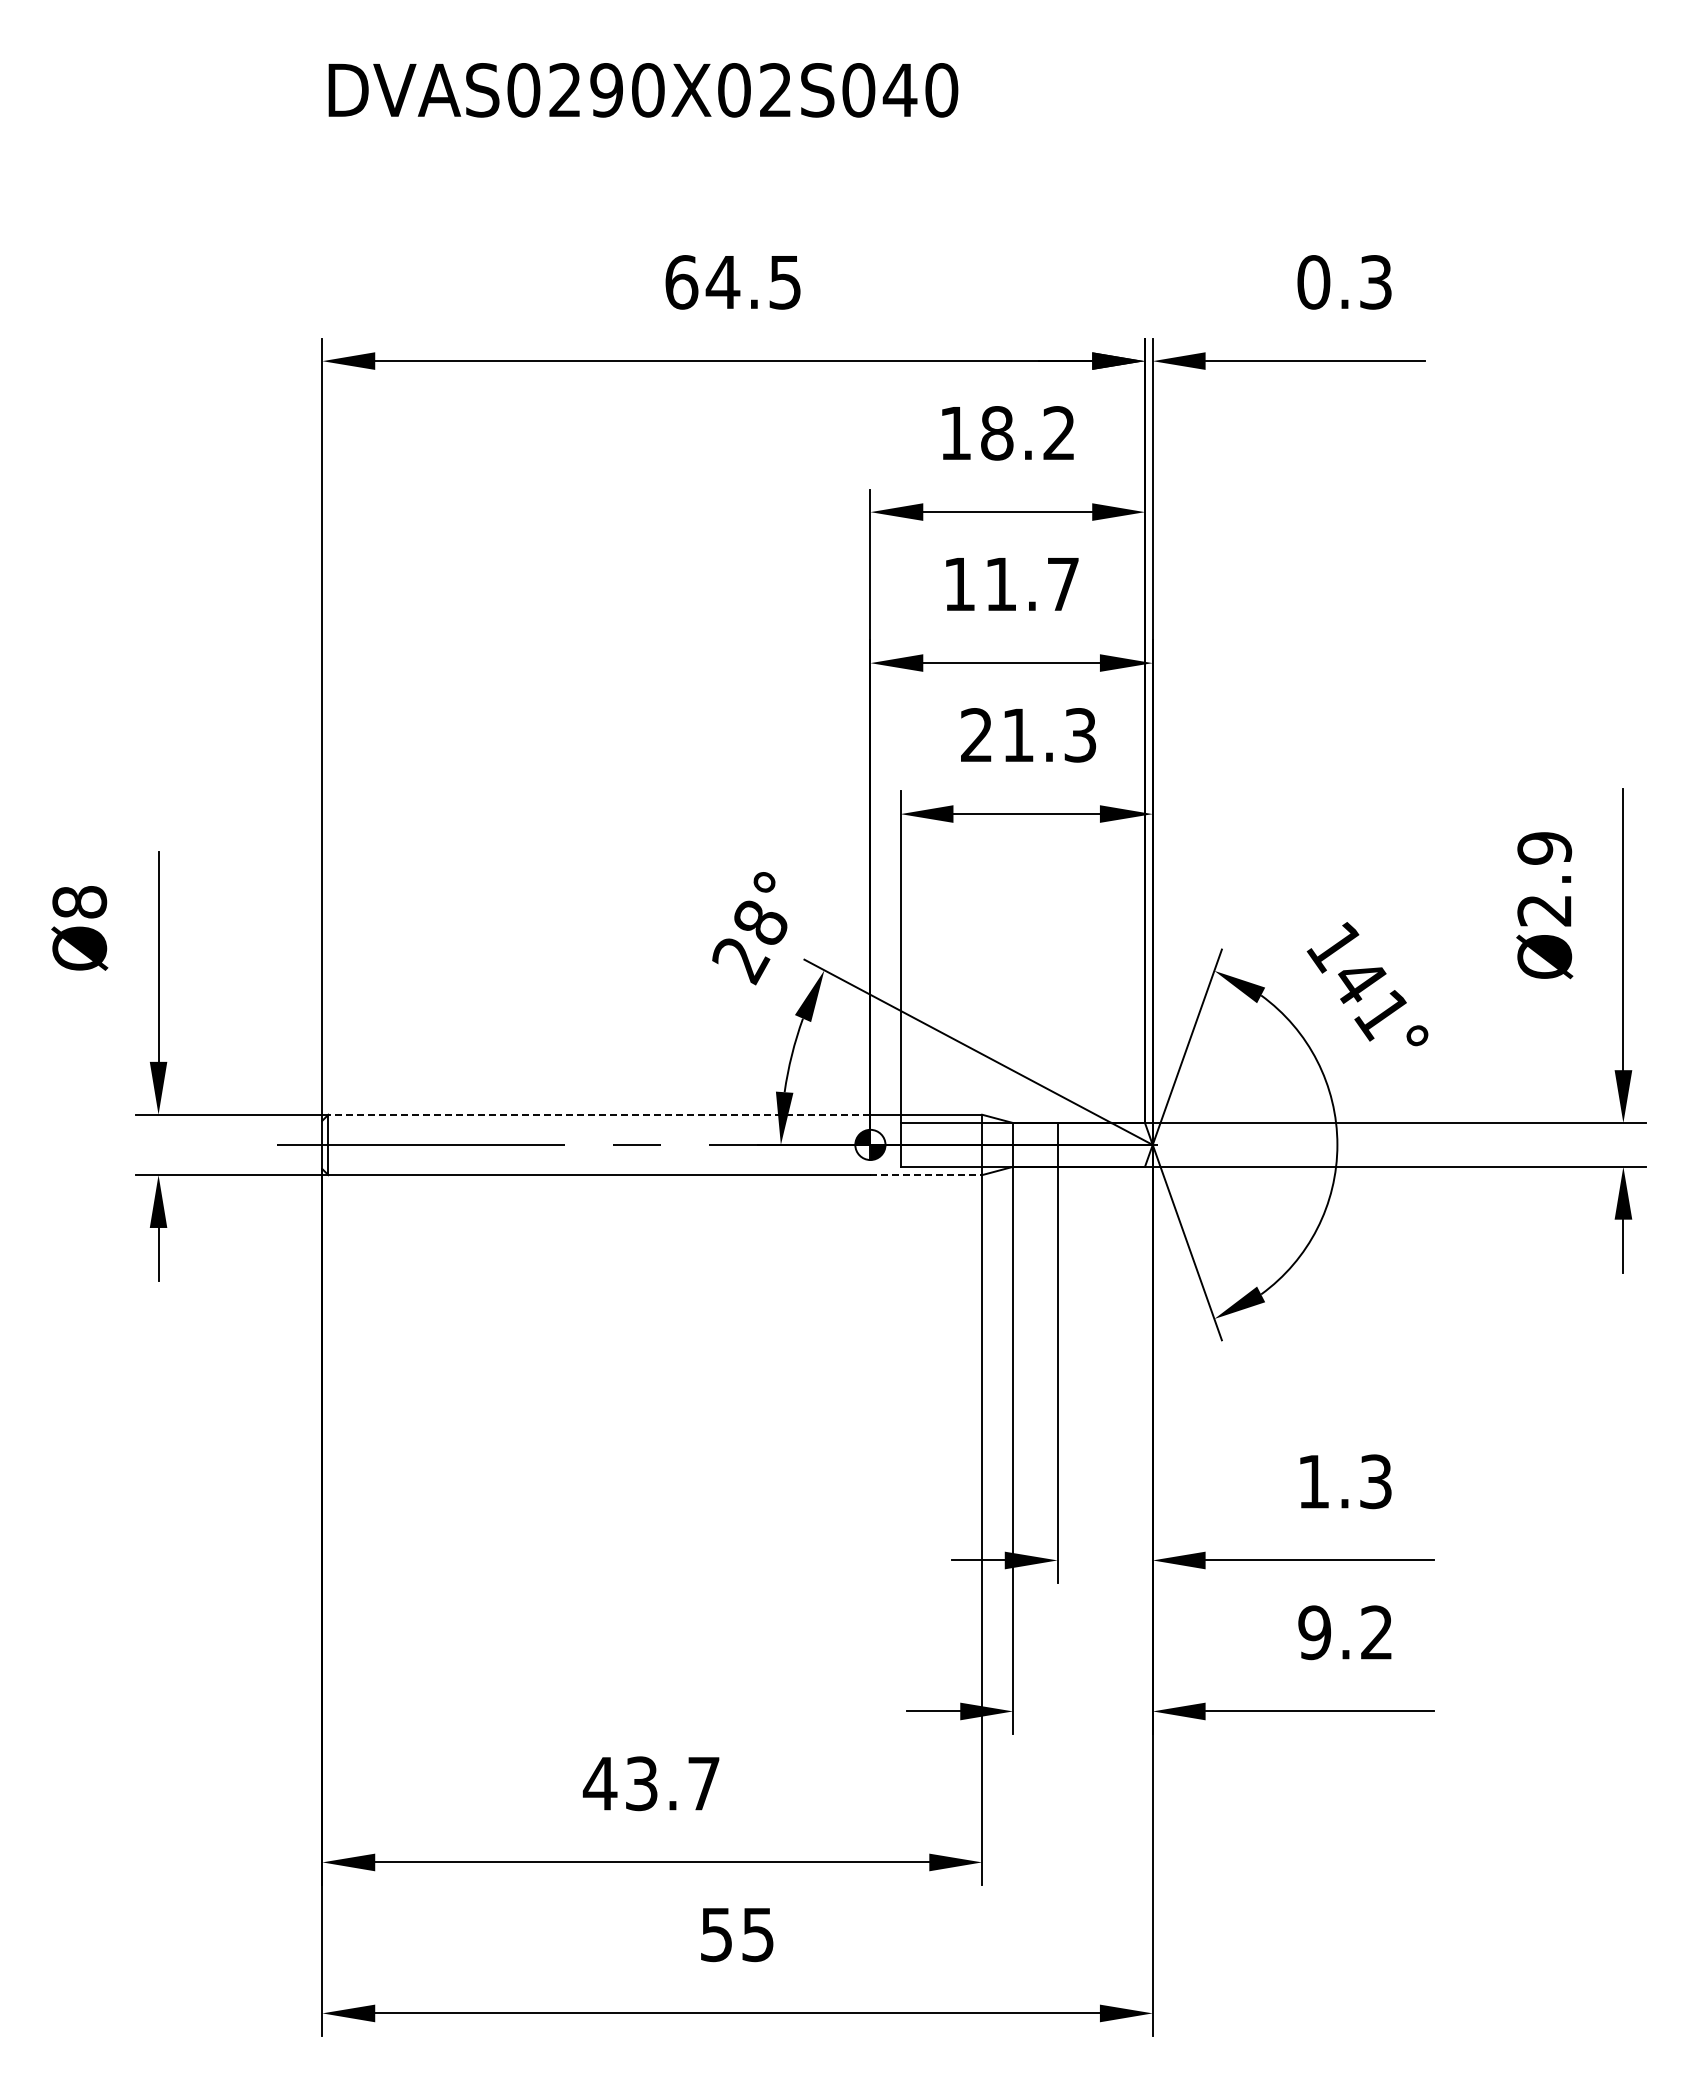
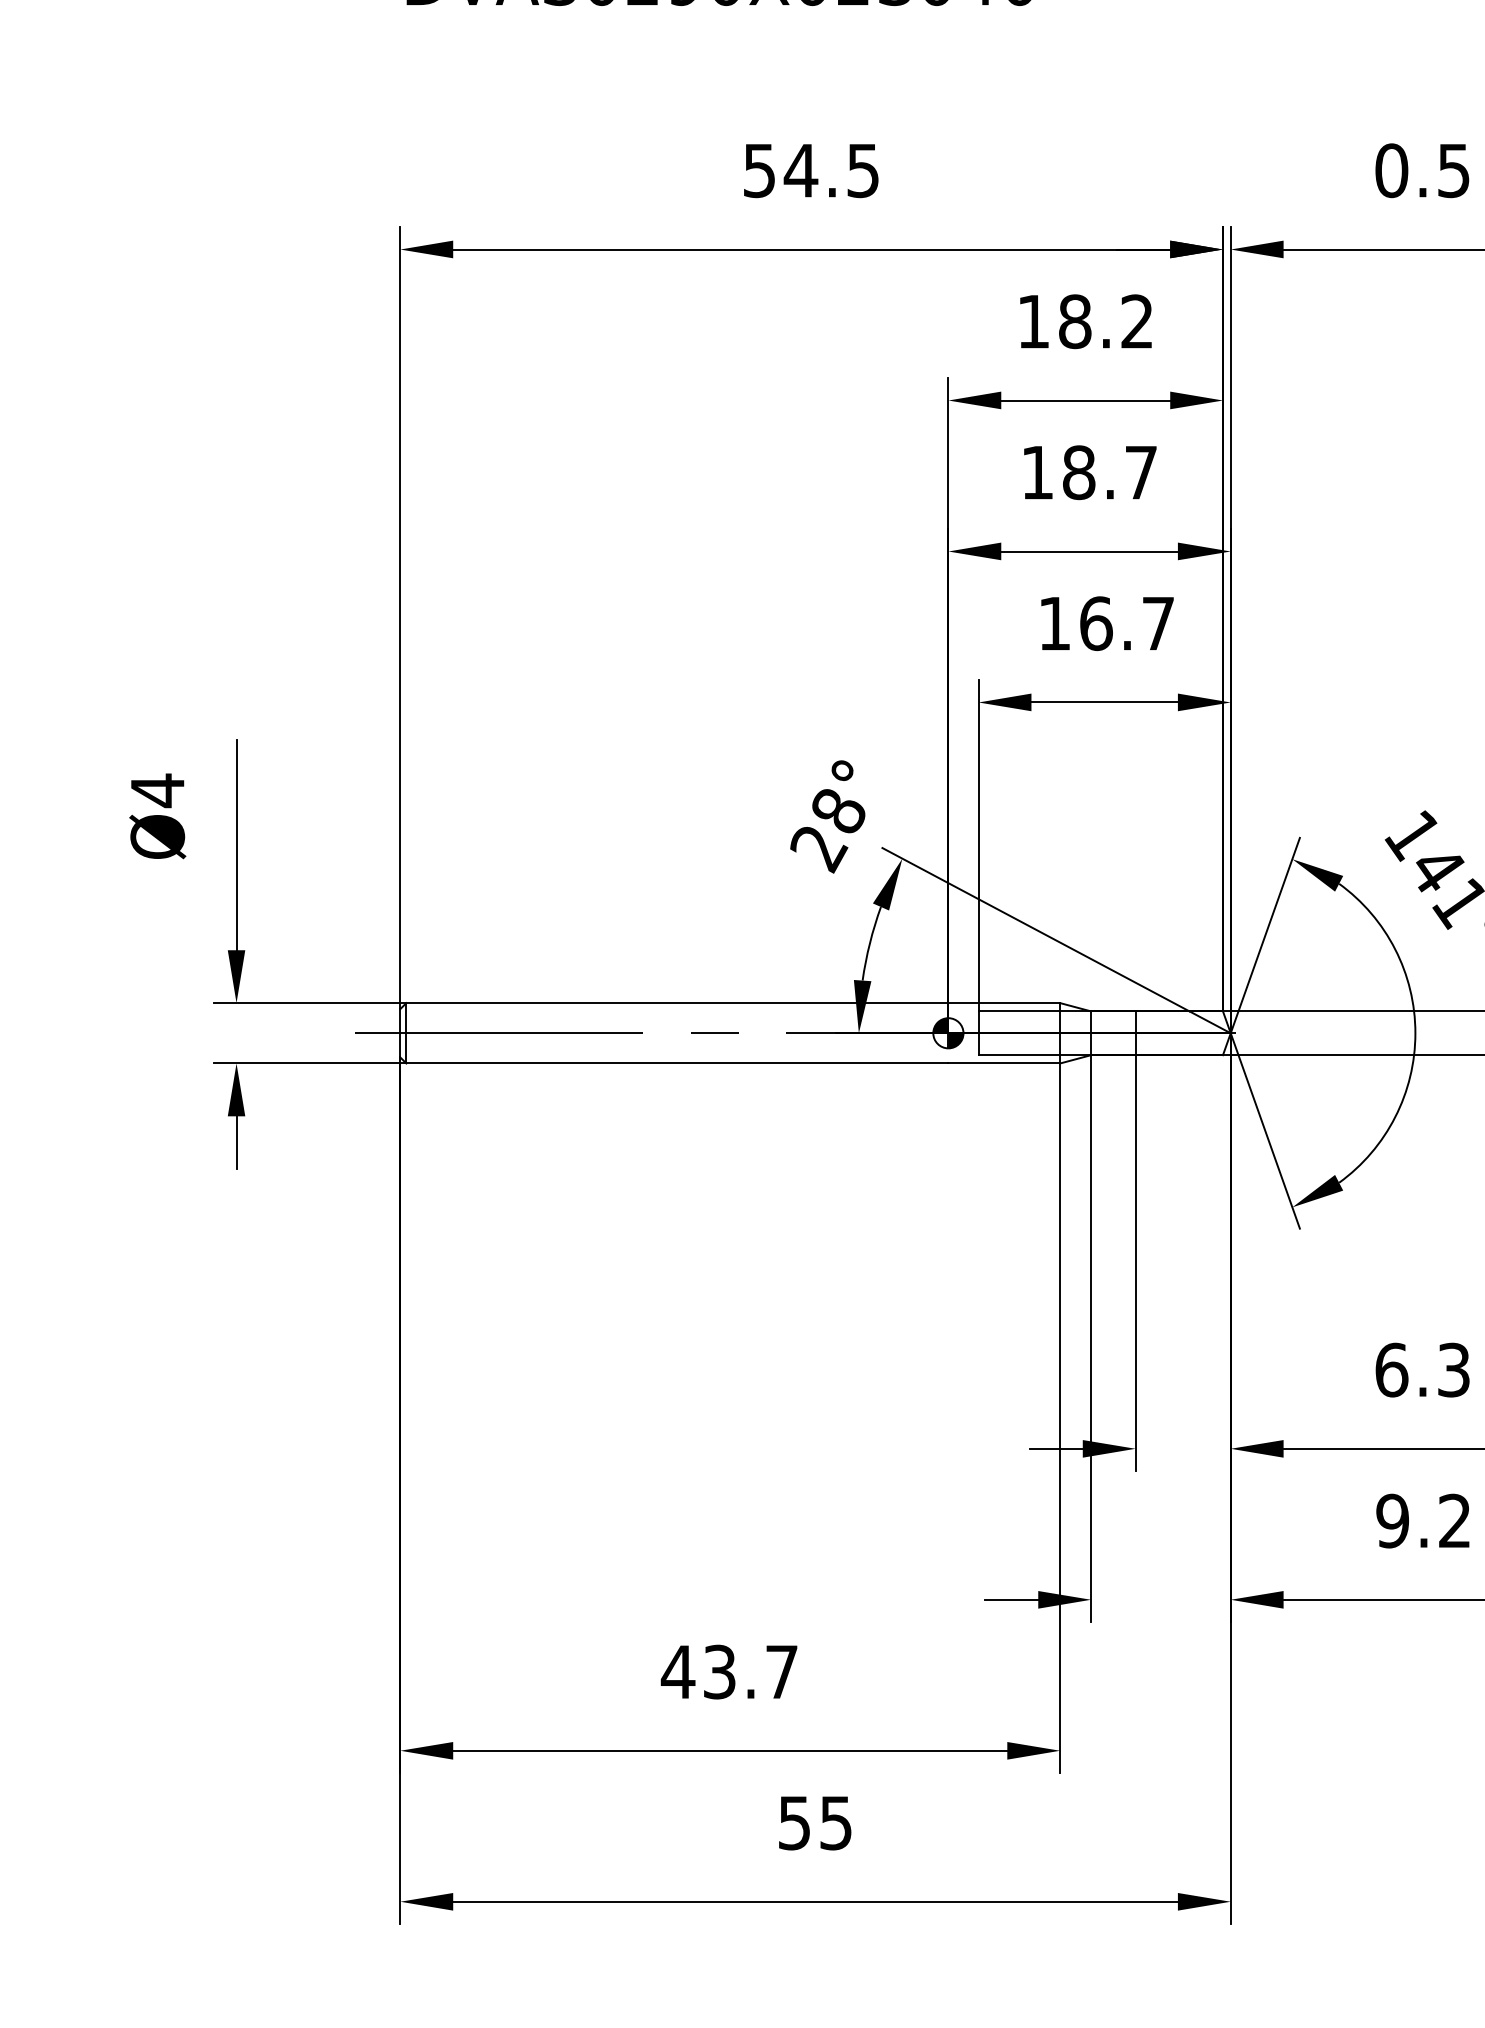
text: (681, 282) -> (759, 170), 64.5 -> 54.5
text: (1375, 282) -> (1453, 170), 0.3 -> 0.5
text: (1001, 584) -> (1079, 472), 11.7 -> 18.7
text: (1028, 735) -> (1106, 623), 21.3 -> 16.7
text: (79, 902) -> (157, 790), Ø8 -> Ø4
line: (598, 1114) -> (676, 1002), dashed -> solid
line: (926, 1175) -> (1004, 1063), dashed -> solid
text: (1313, 1481) -> (1391, 1369), 1.3 -> 6.3

